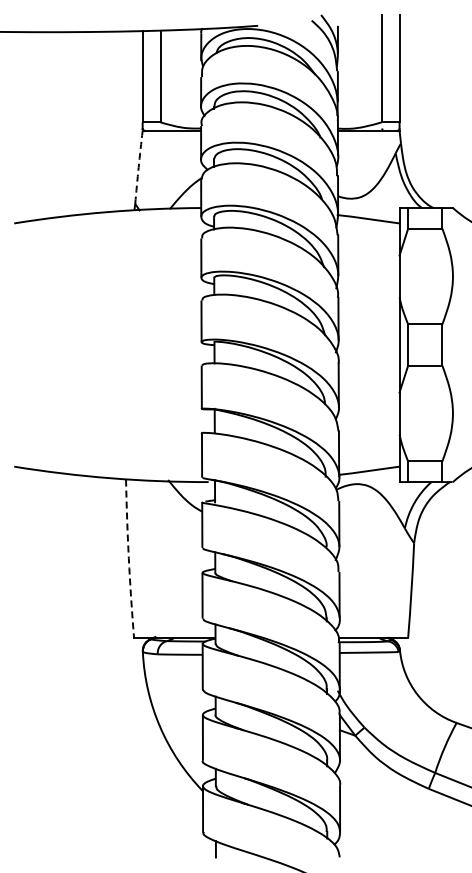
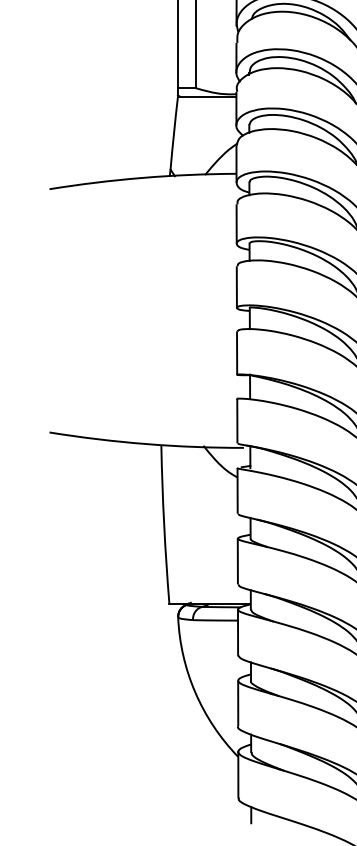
arc: (138, 167) -> (173, 133), dashed -> solid
arc: (128, 558) -> (163, 524), dashed -> solid

